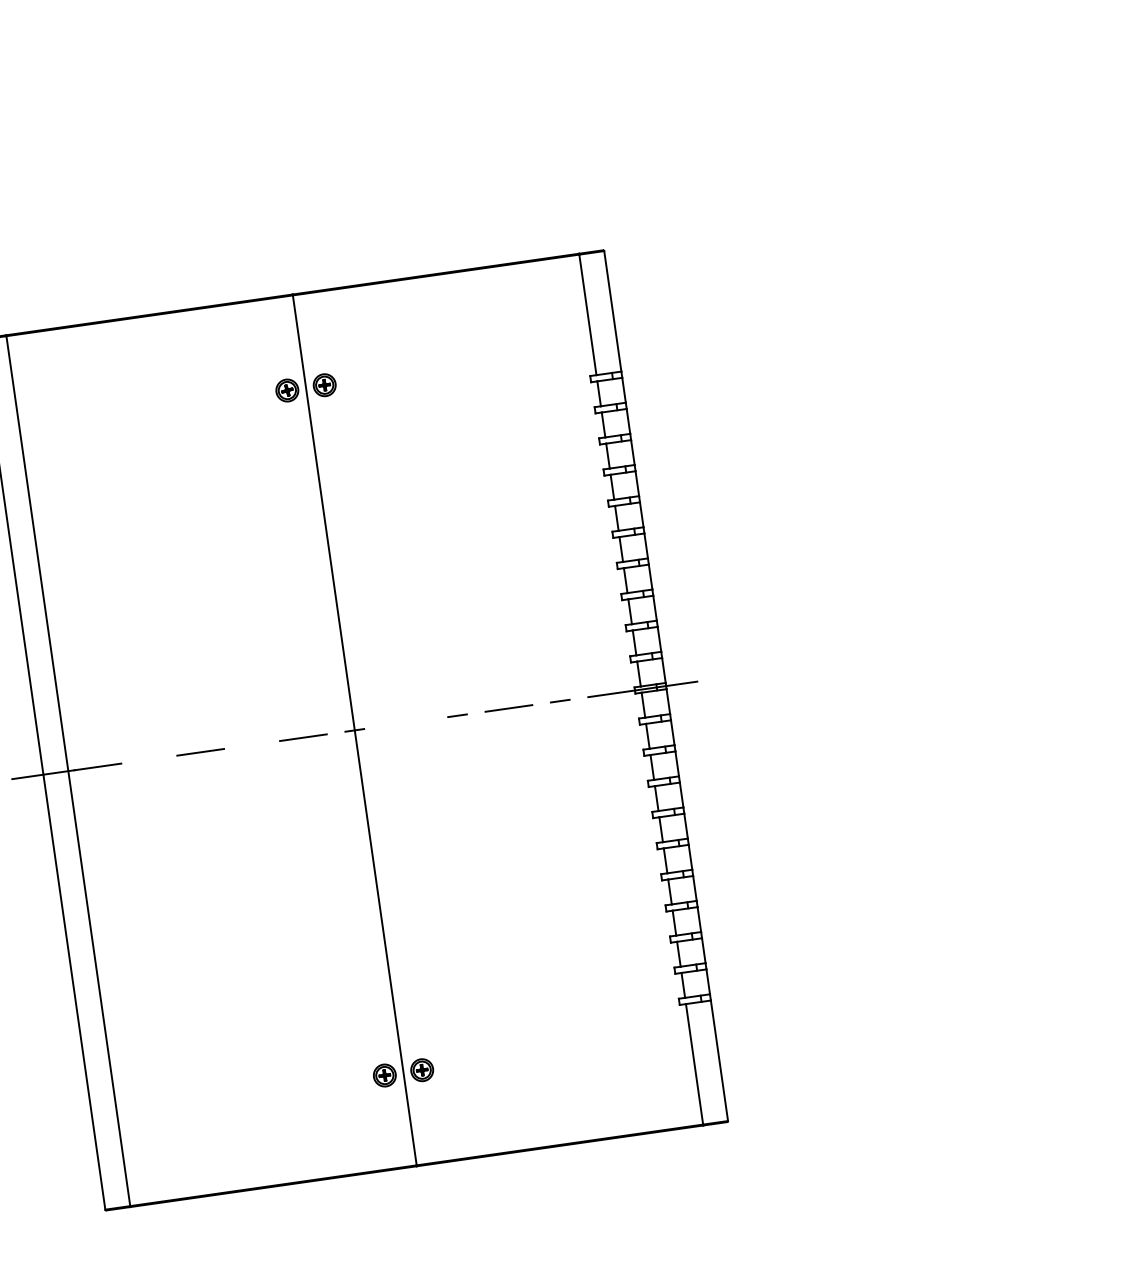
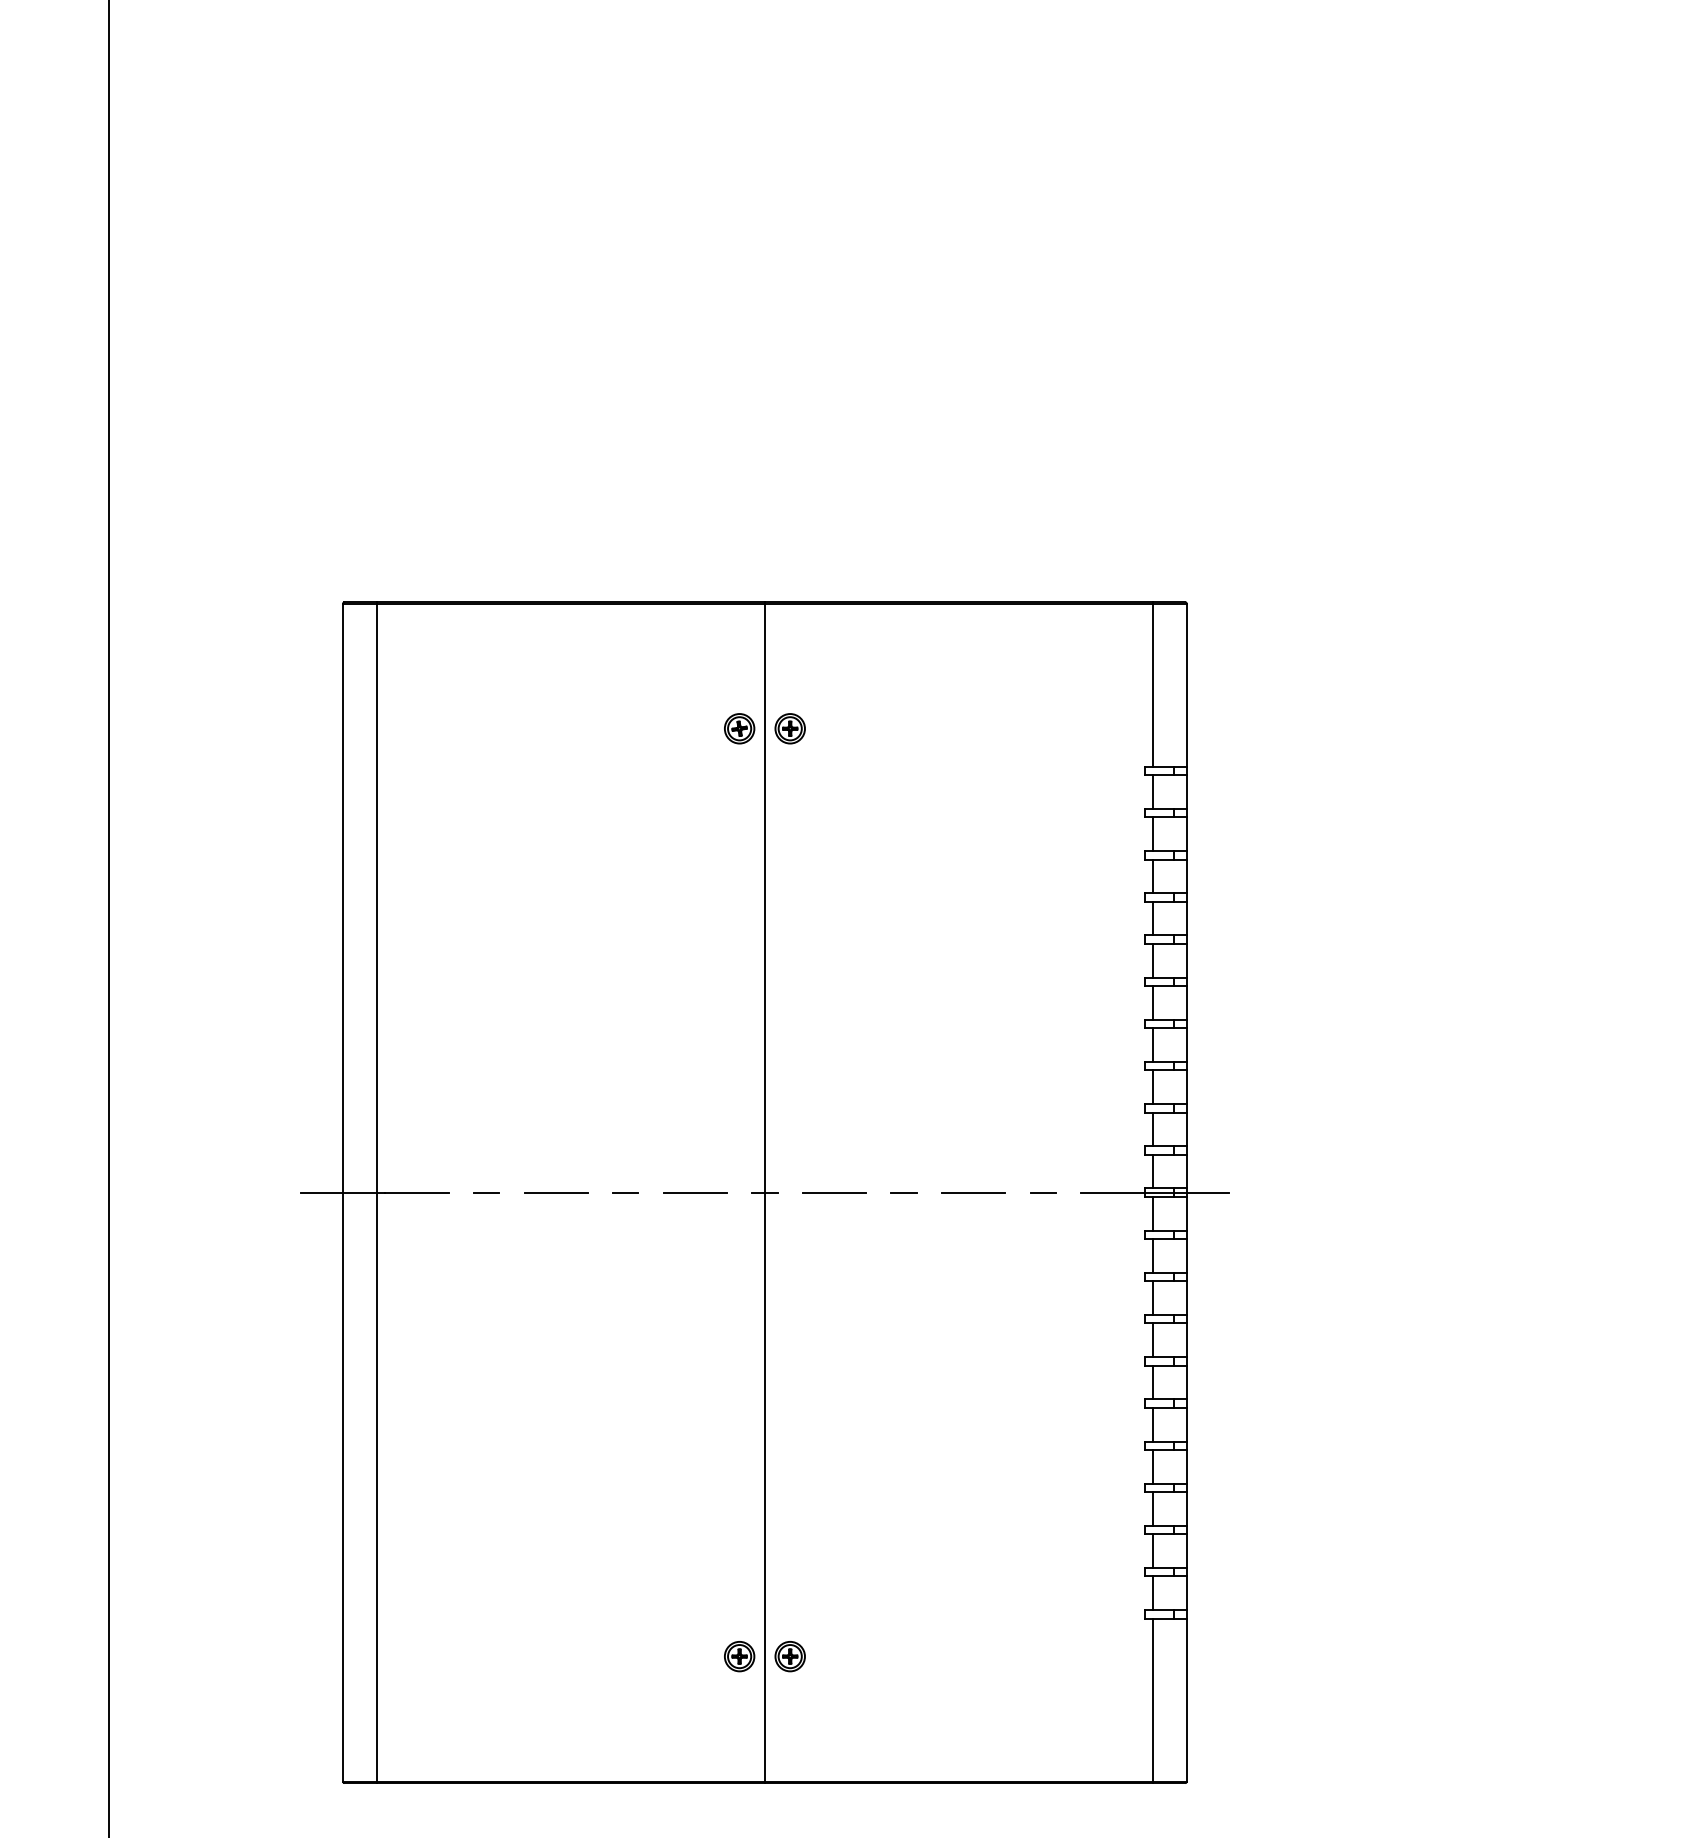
line: (406, 722) -> (834, 1192), added
line: (251, 744) -> (625, 1192), added
line: (149, 759) -> (486, 1192), added

